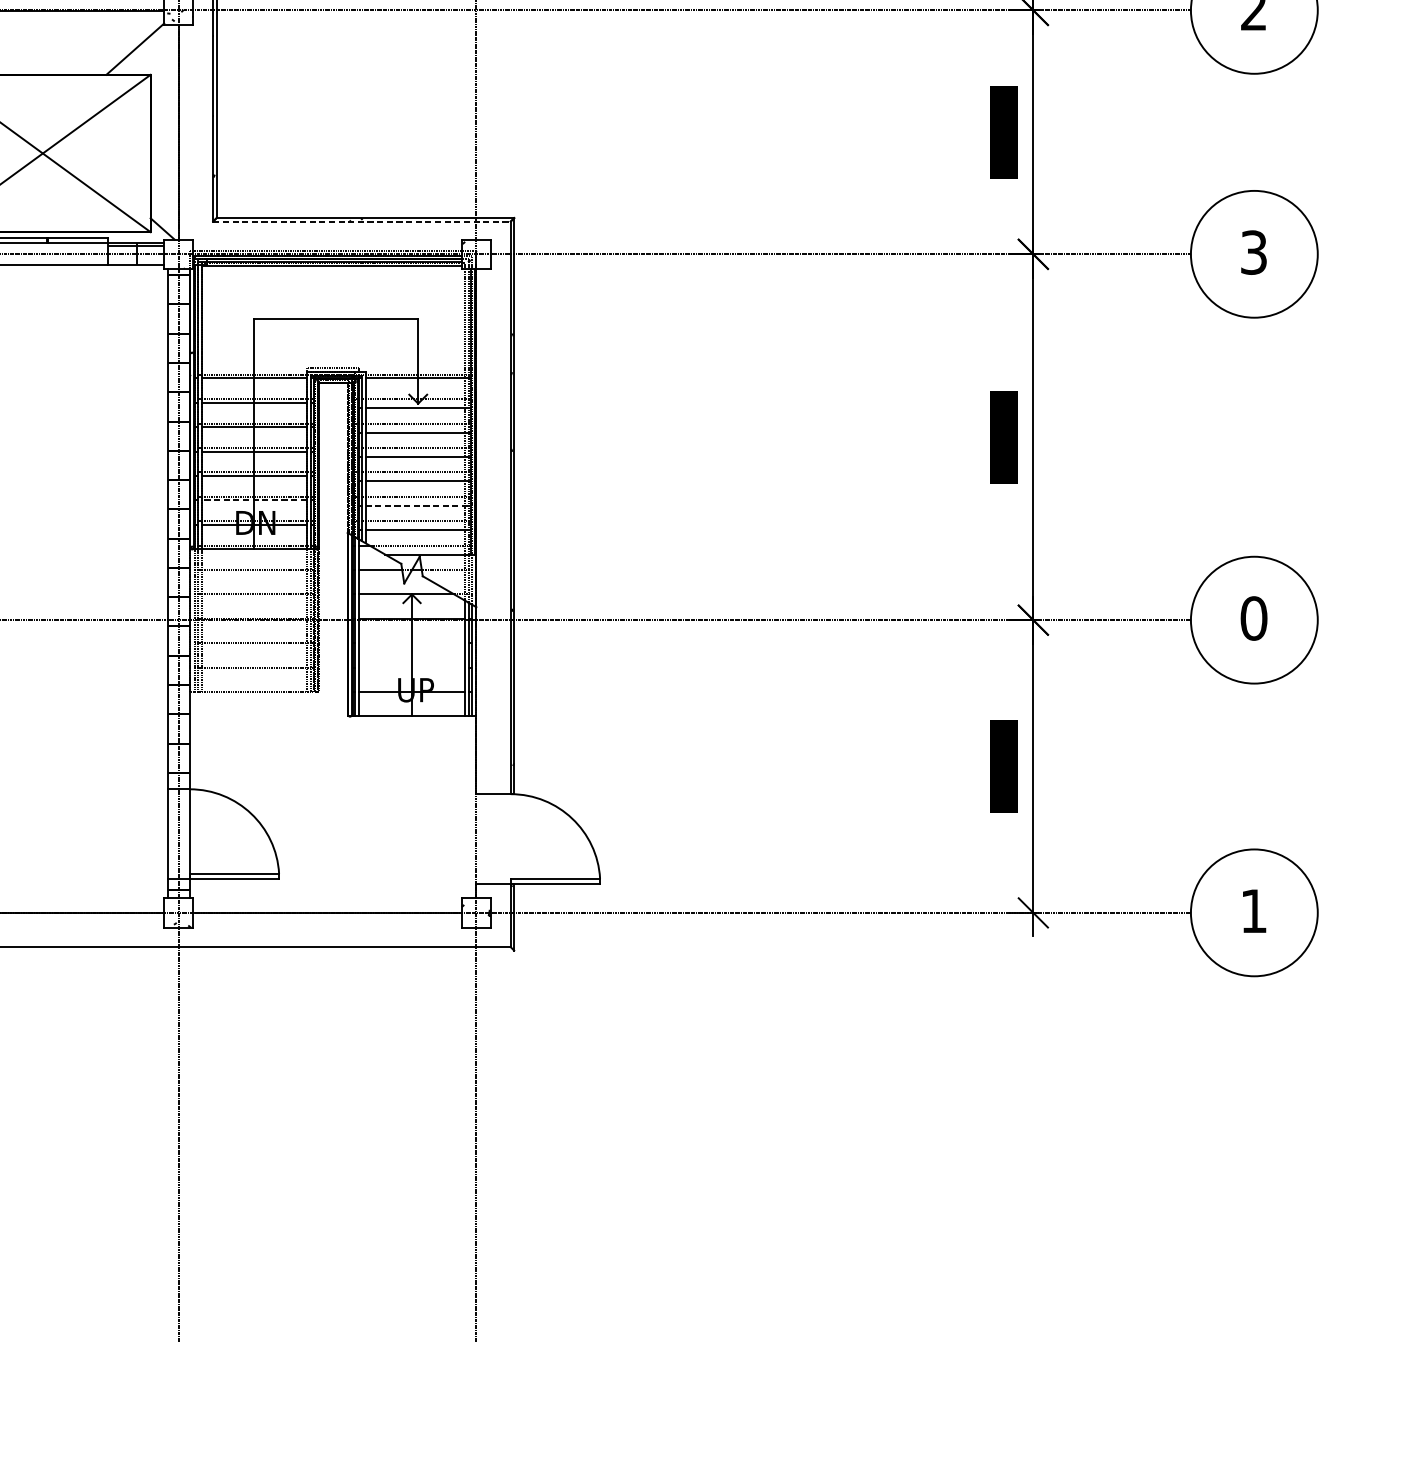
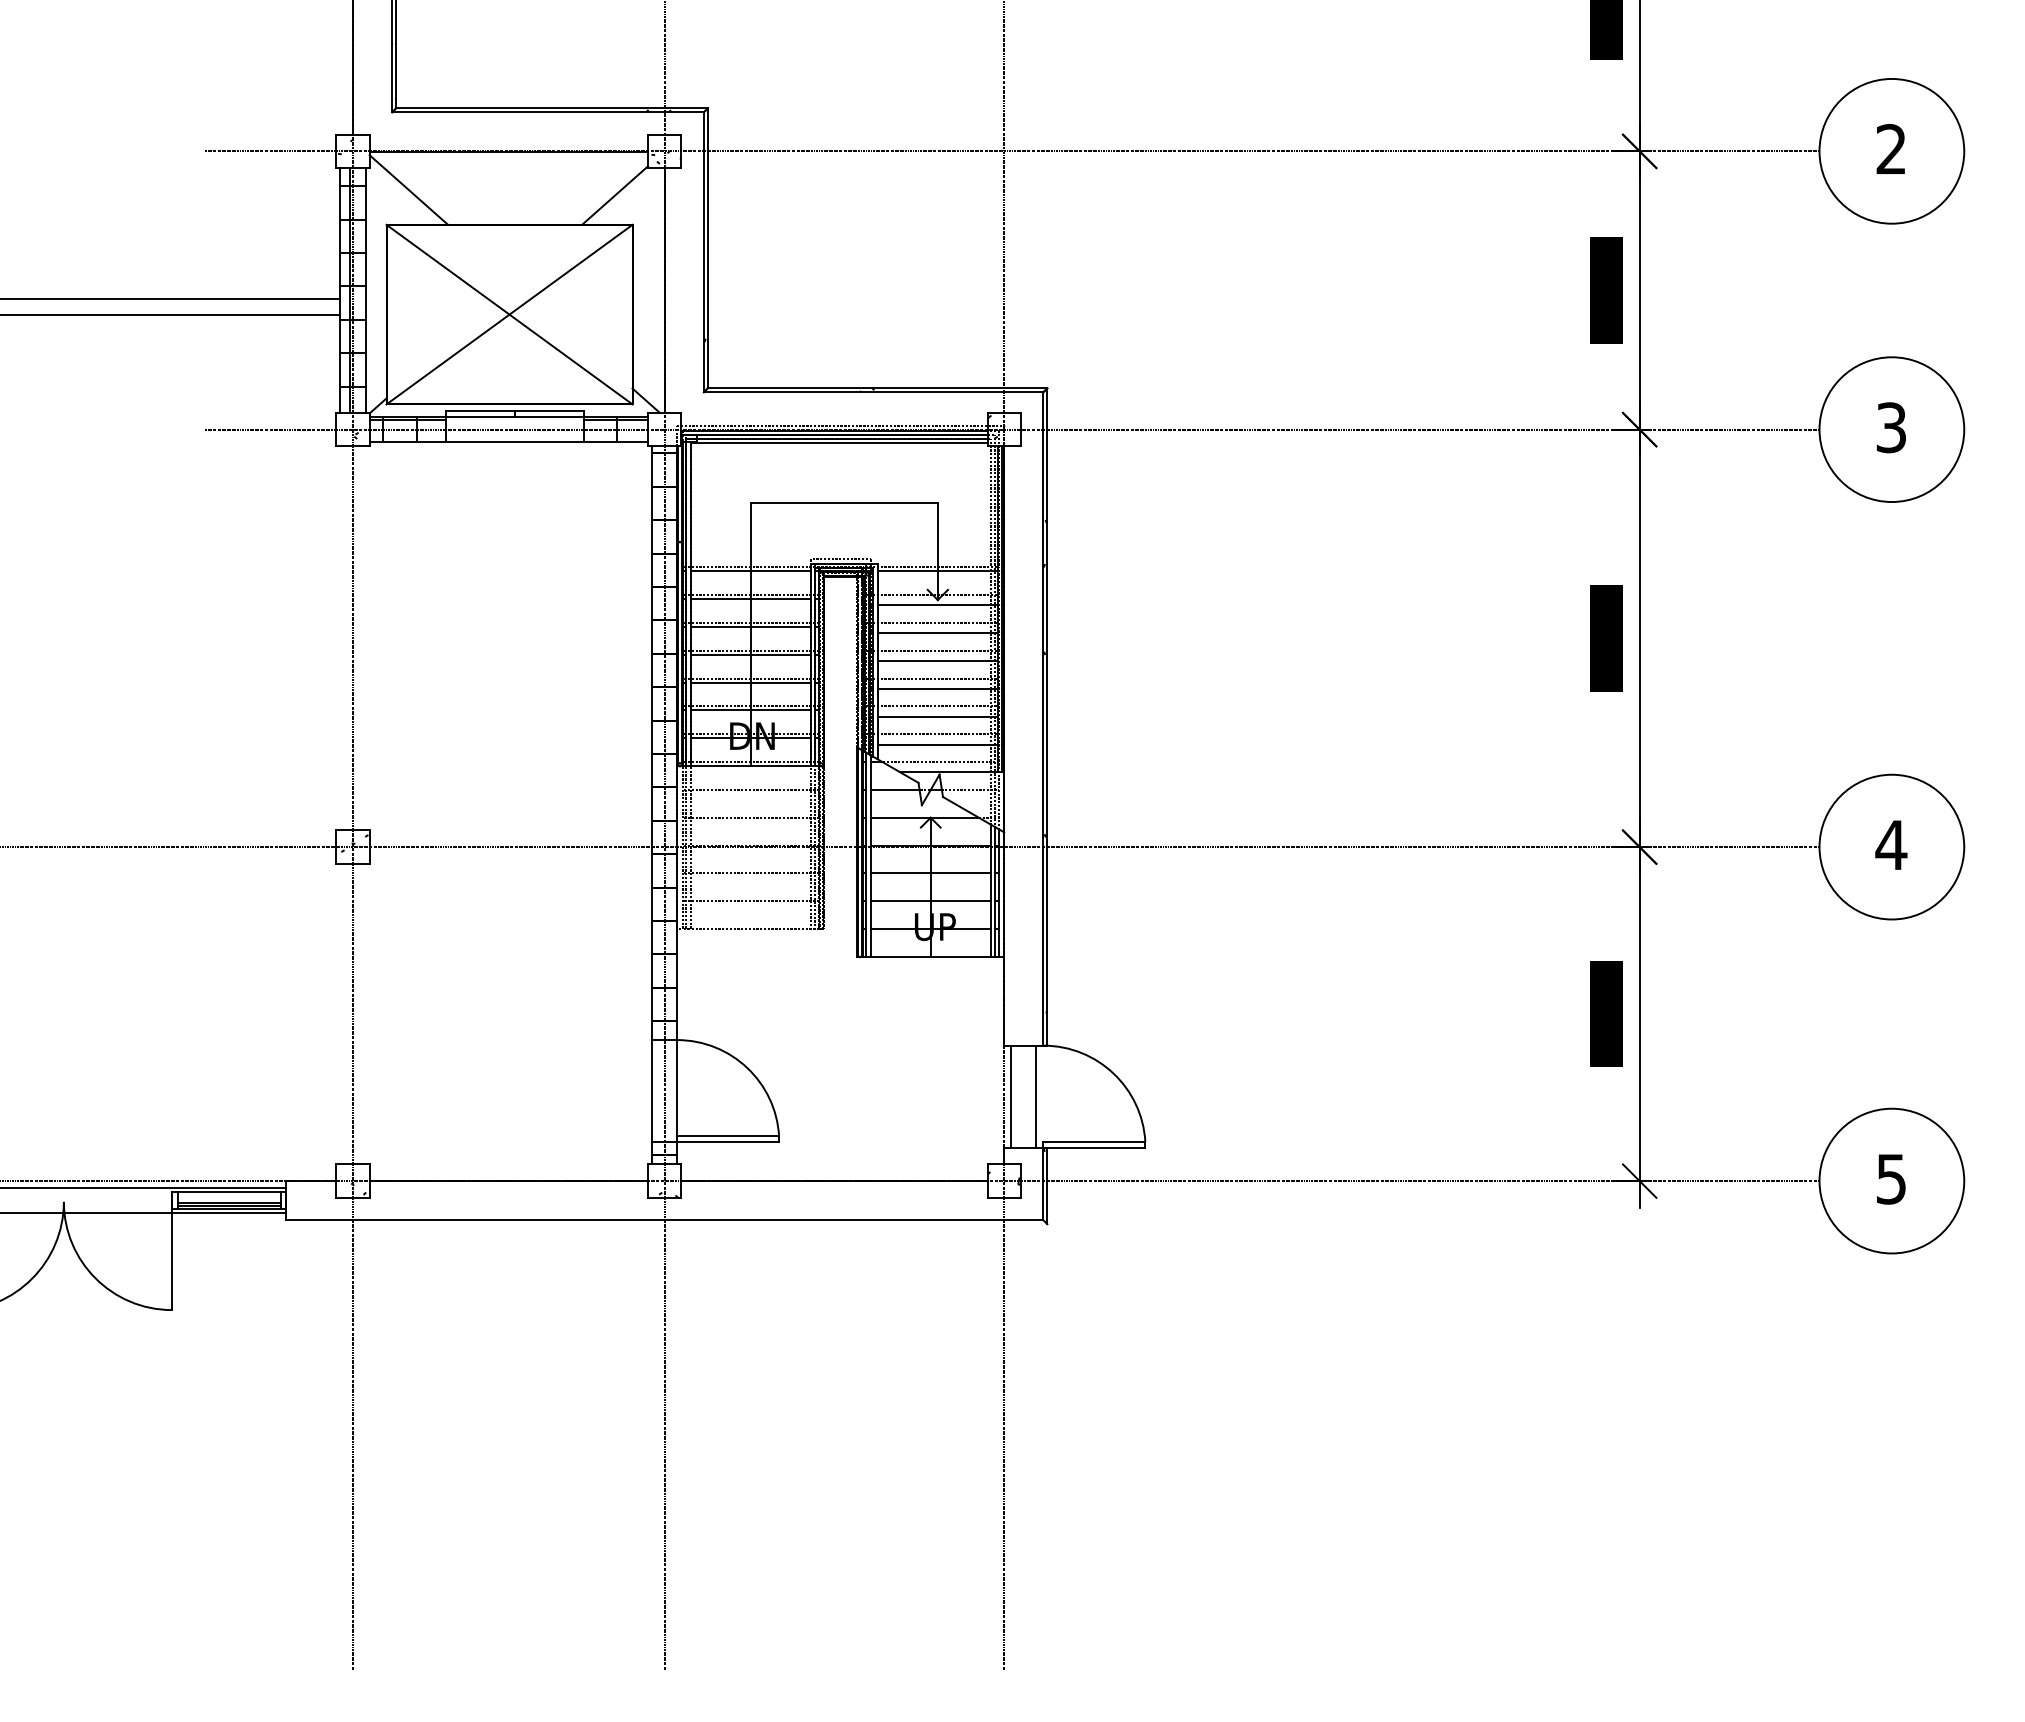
line: (361, 221) -> (873, 392), dashed -> solid
line: (254, 500) -> (750, 710), dashed -> solid
line: (418, 505) -> (938, 716), dashed -> solid
text: (1254, 617) -> (1891, 844), 0 -> 4
line: (411, 643) -> (930, 873), added
line: (411, 667) -> (930, 901), added
line: (482, 838) -> (1011, 1096), added
line: (504, 838) -> (1036, 1096), added
text: (1254, 911) -> (1891, 1179), 1 -> 5

